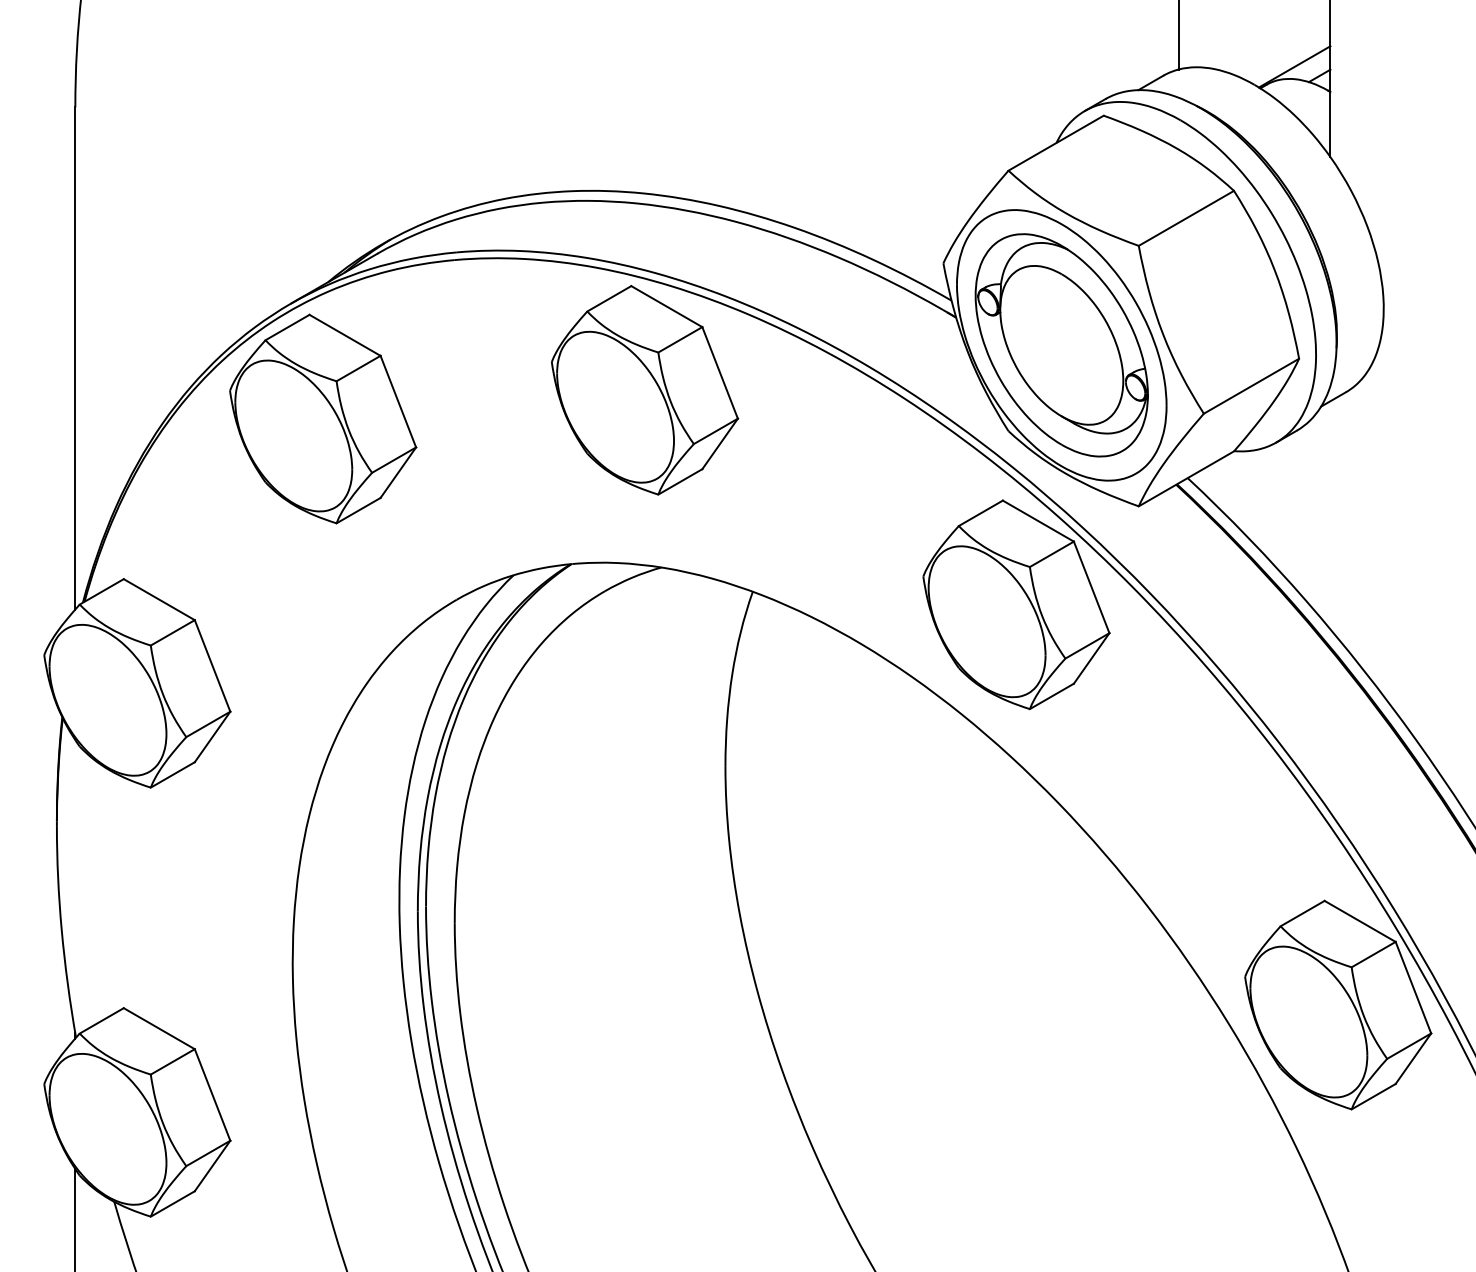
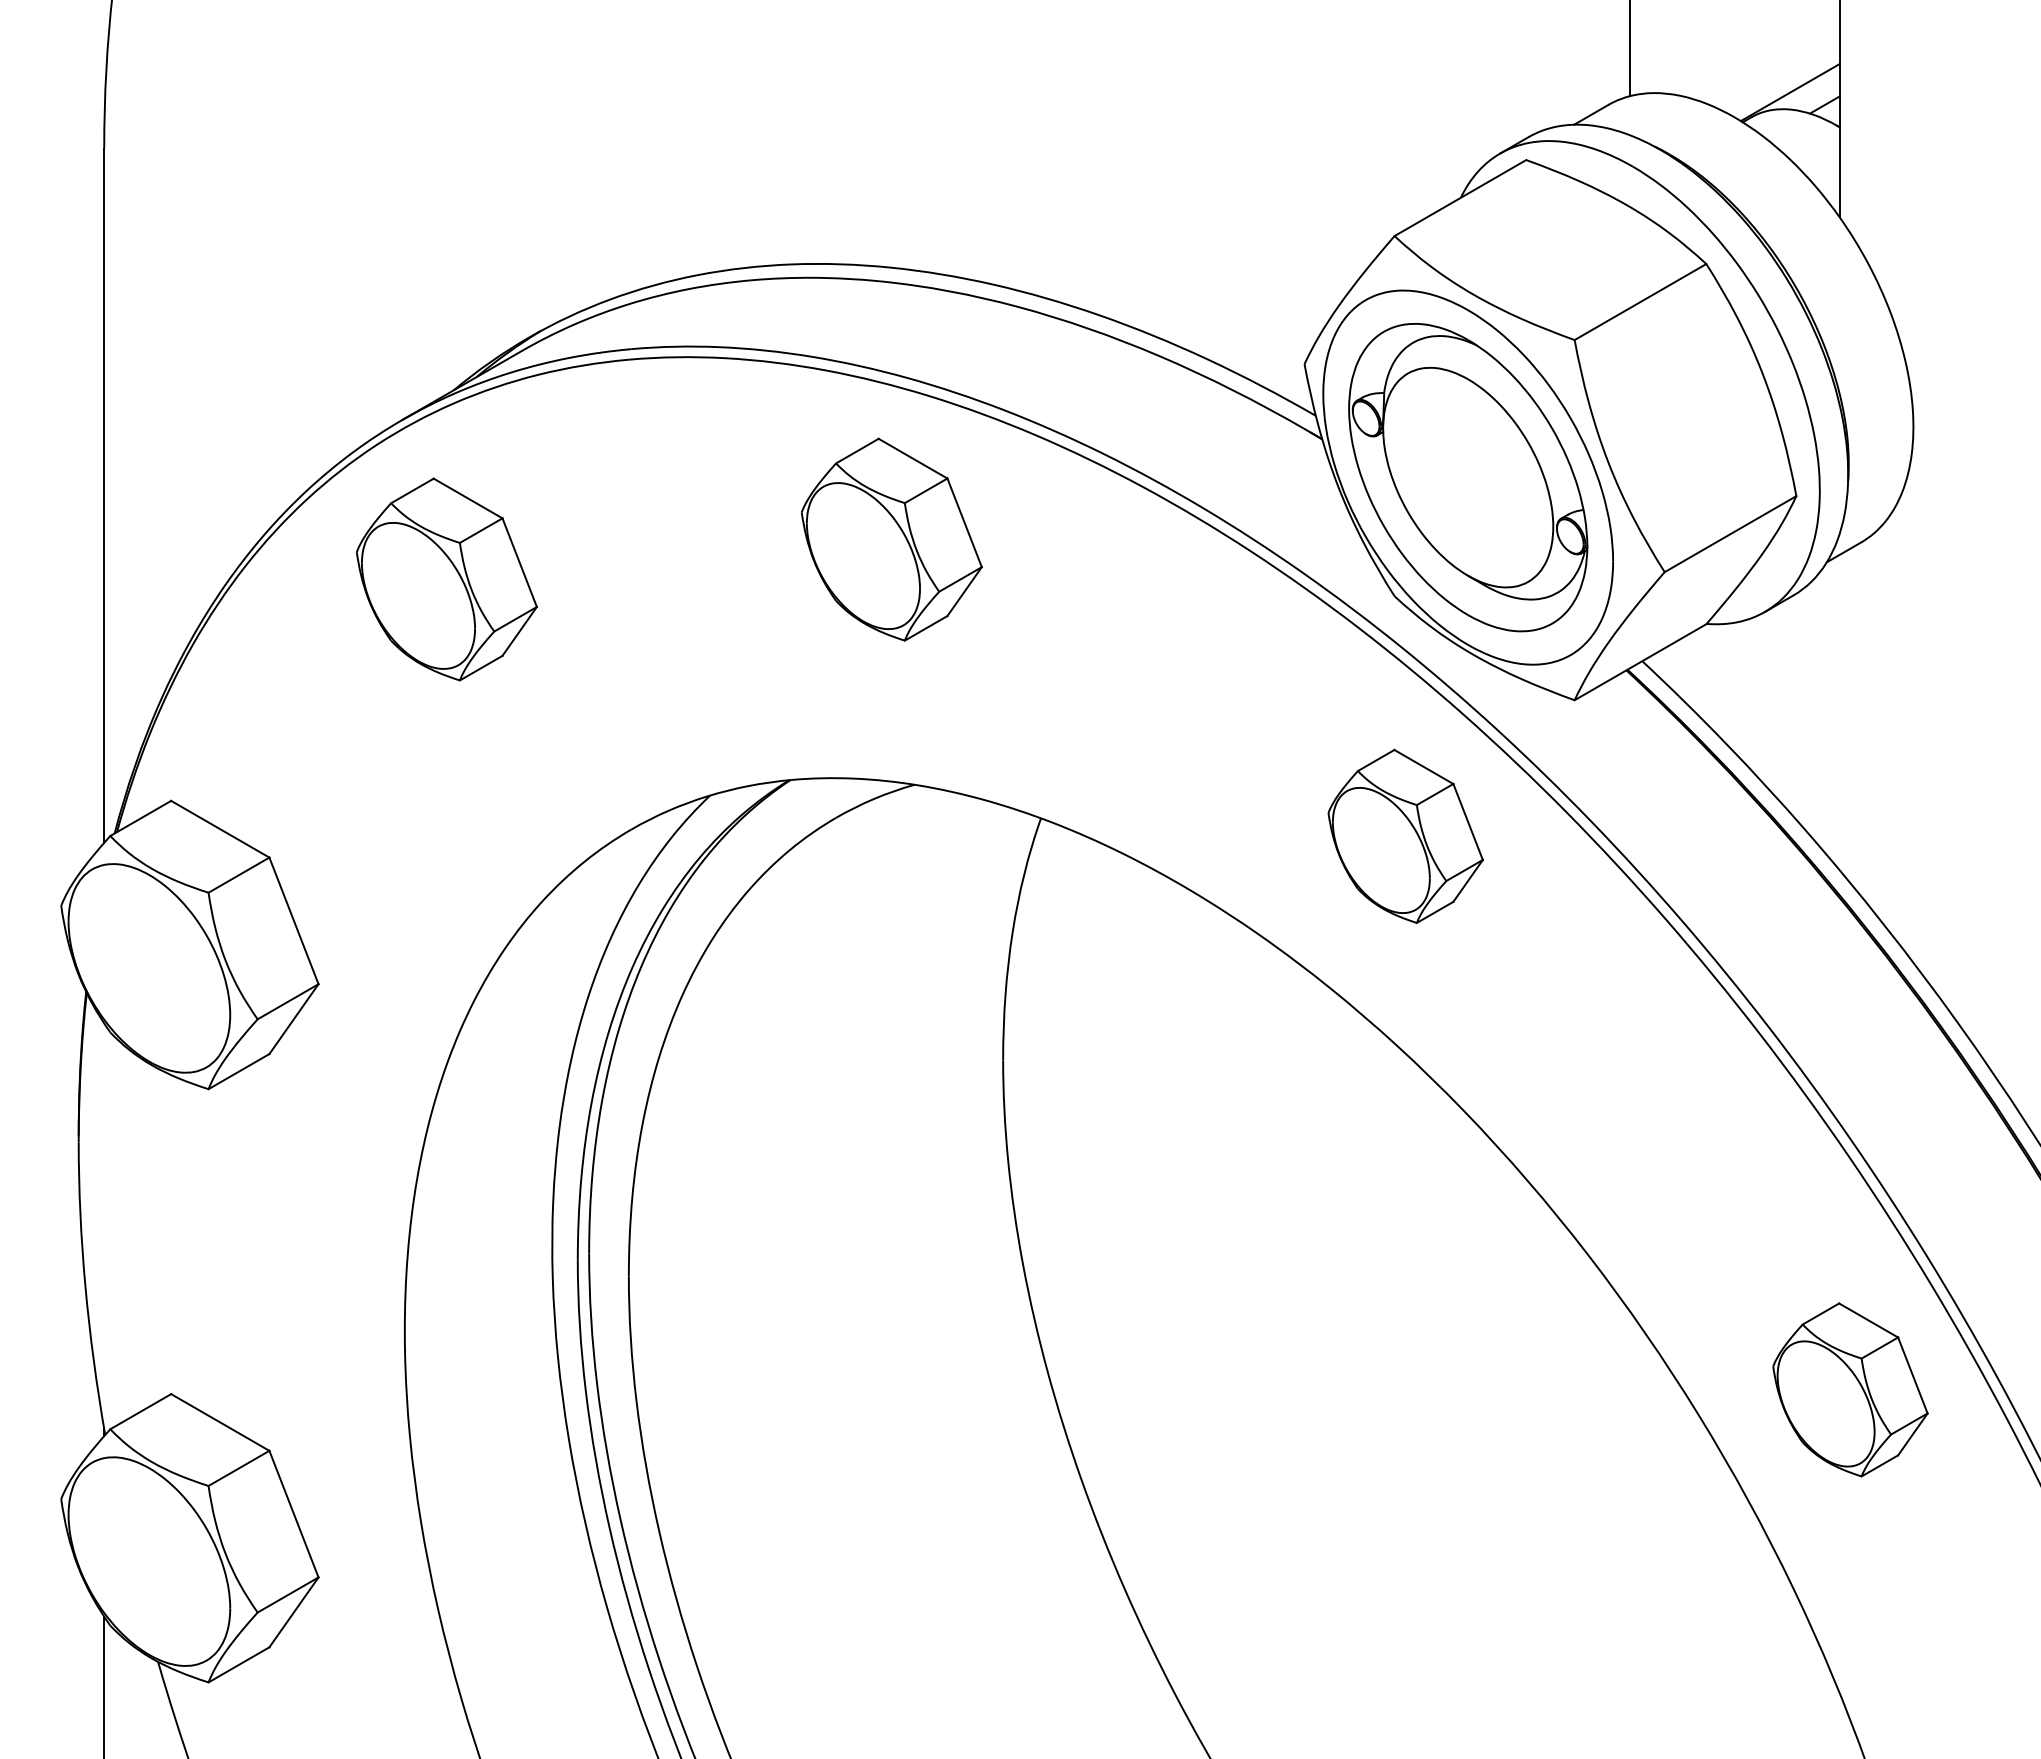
part: (644, 390) -> (891, 539), size x0.7
part: (322, 419) -> (446, 579), size x0.7
part: (1016, 604) -> (1405, 836), size x0.6
part: (1338, 1004) -> (1850, 1389), size x0.6

